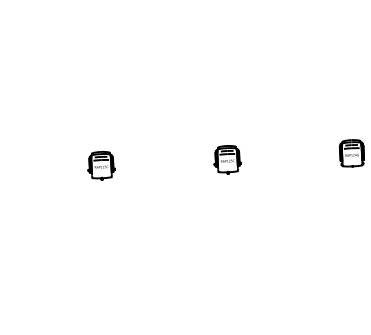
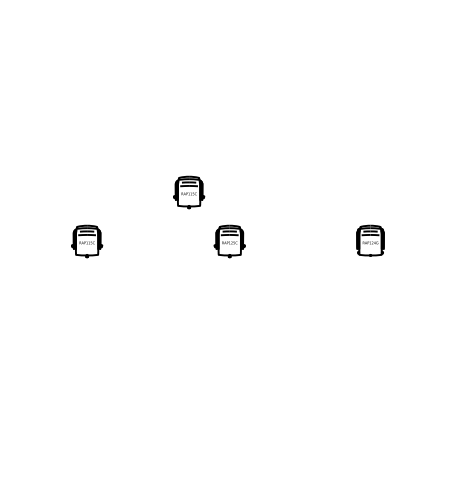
part: (189, 118) -> (189, 192), added

